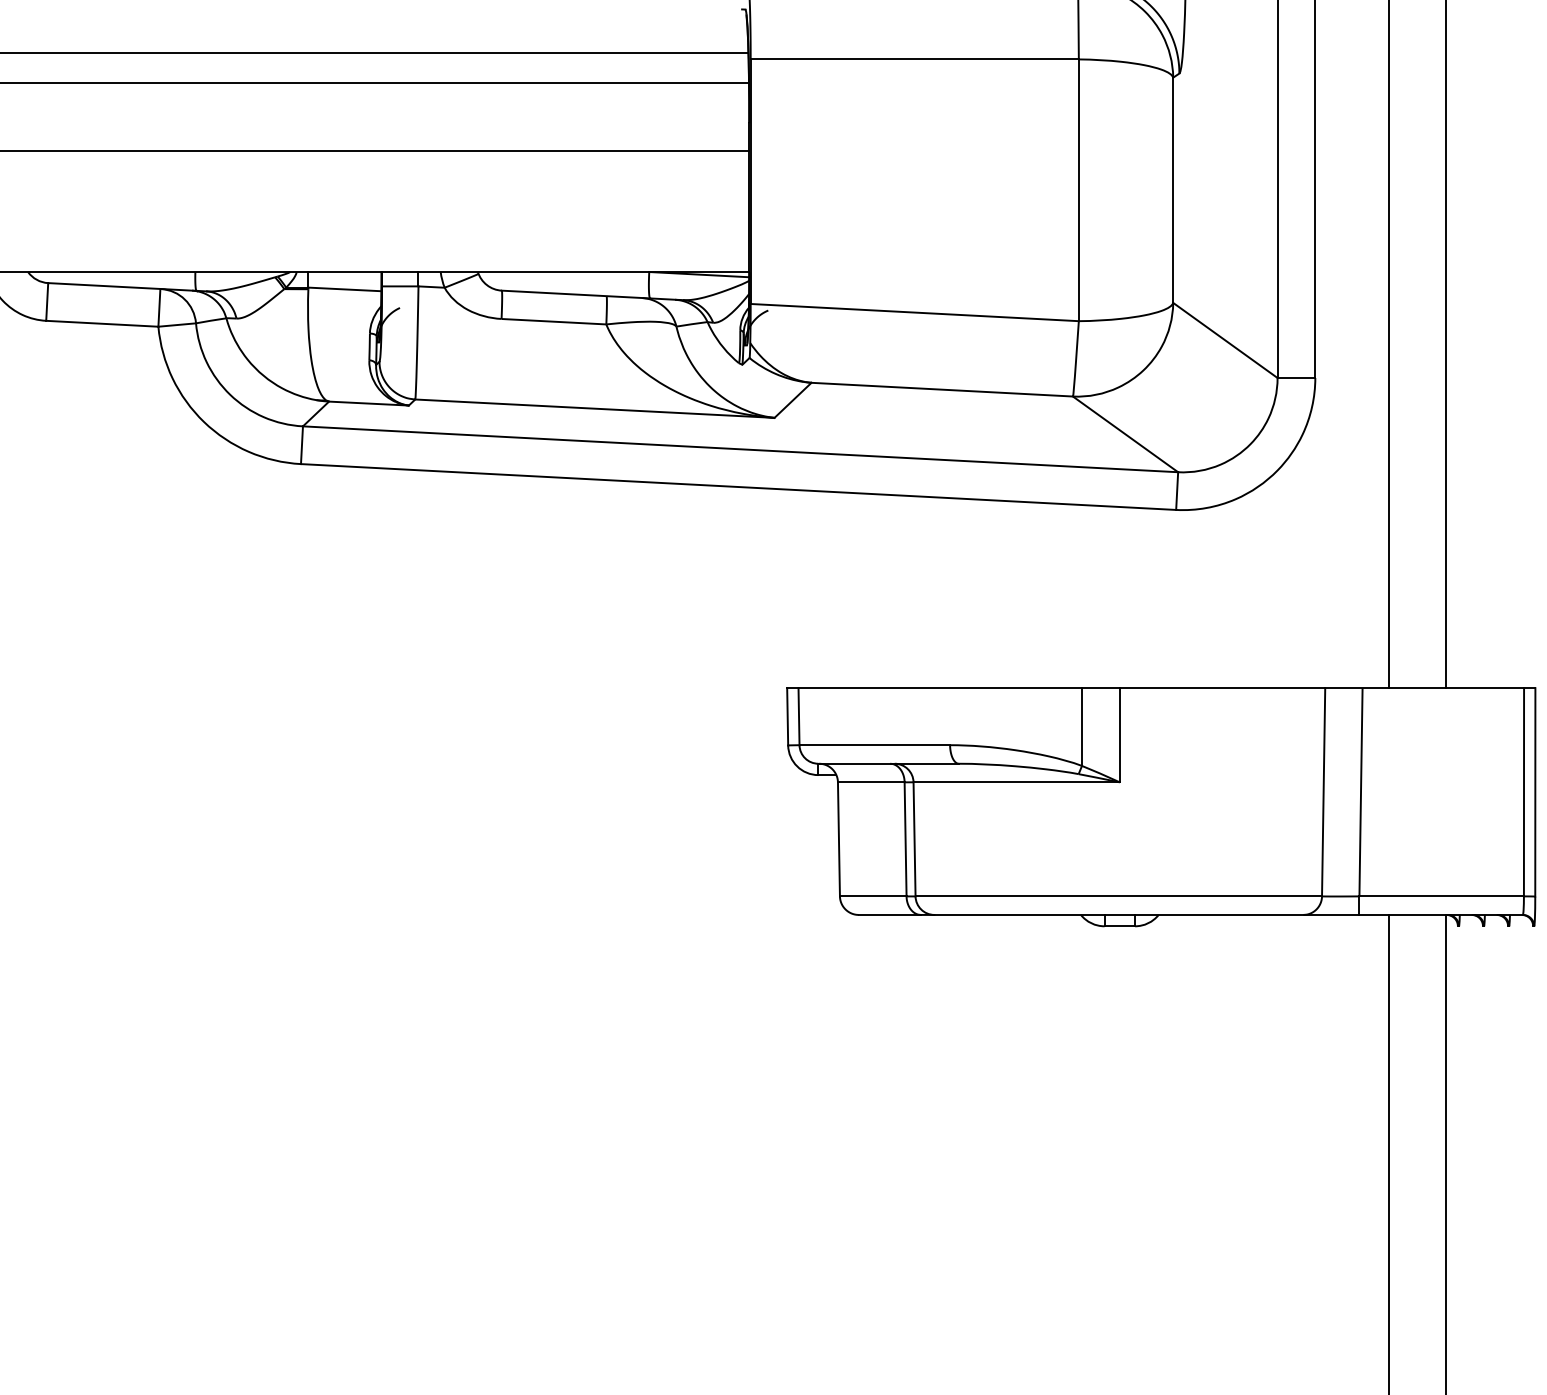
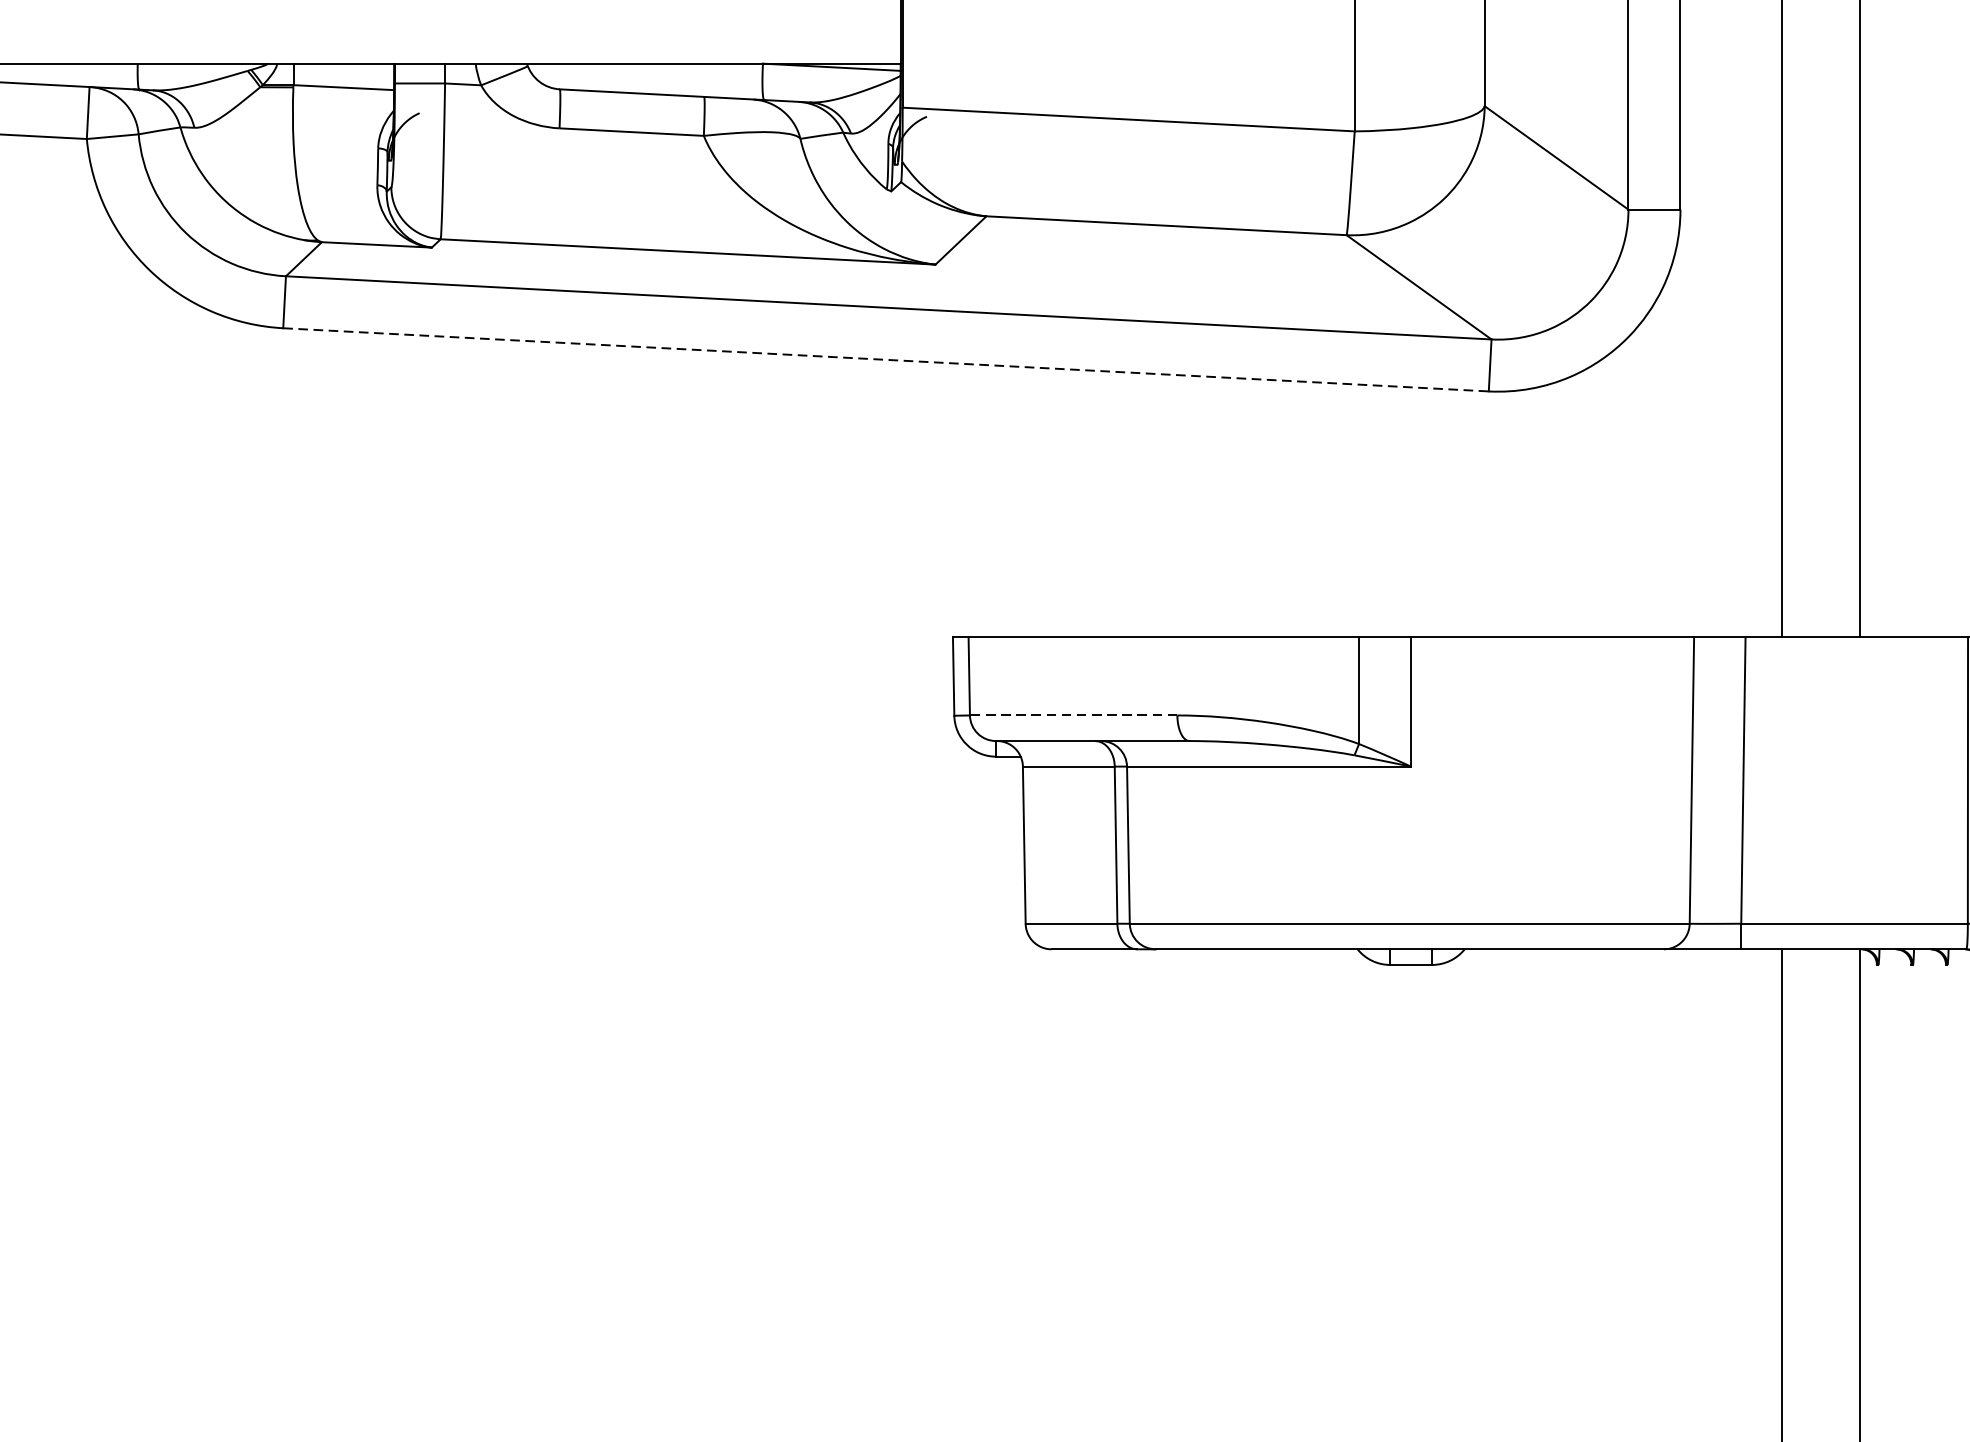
line: (739, 487) -> (887, 360), solid -> dashed
line: (874, 745) -> (1073, 715), solid -> dashed

